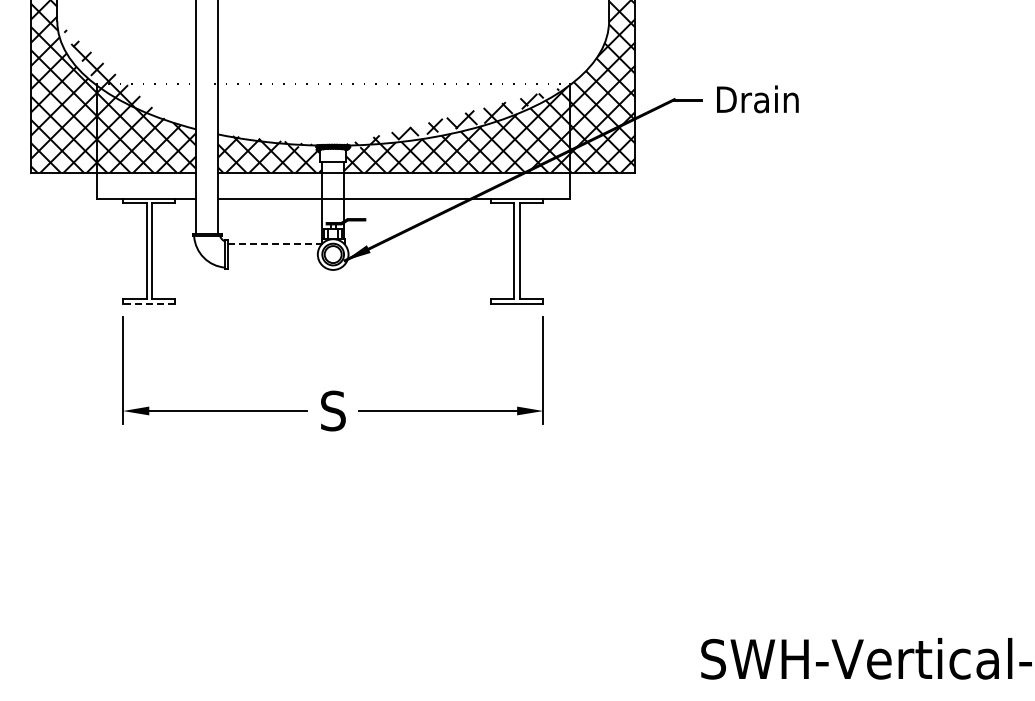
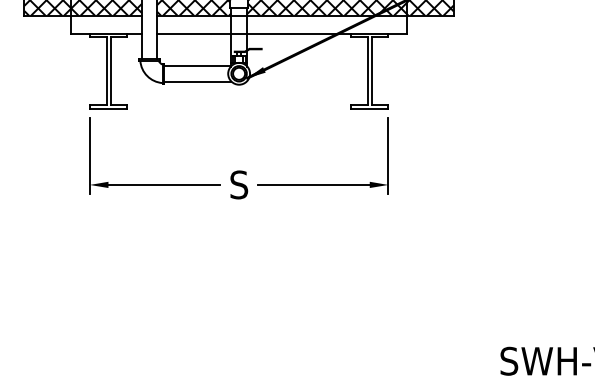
line: (274, 243) -> (197, 65), dashed -> solid
line: (274, 265) -> (197, 81), added
line: (148, 303) -> (107, 108), dashed -> solid

